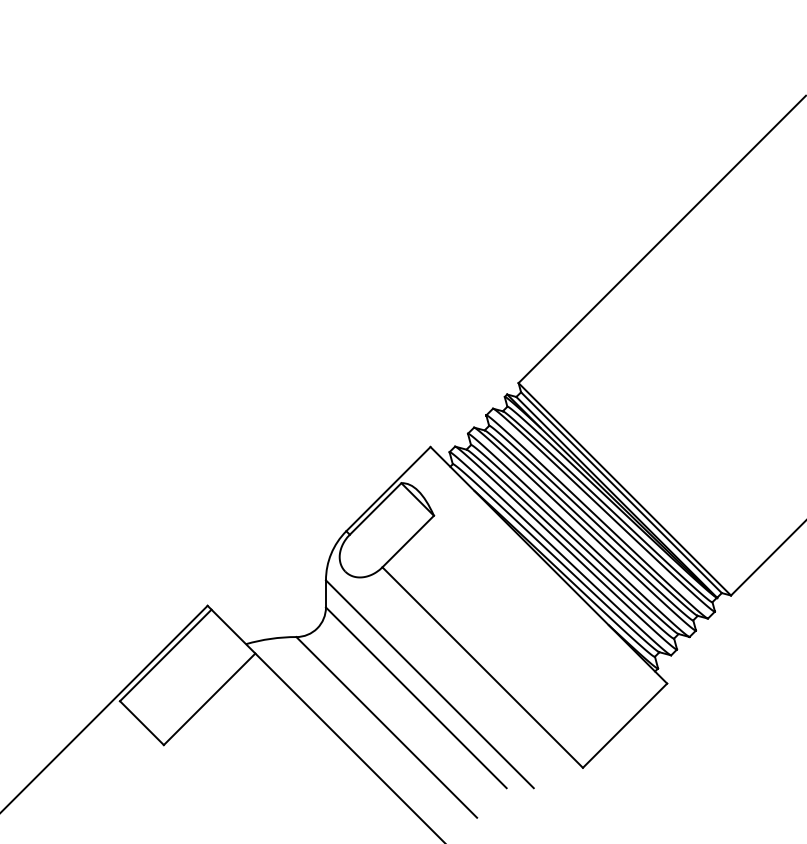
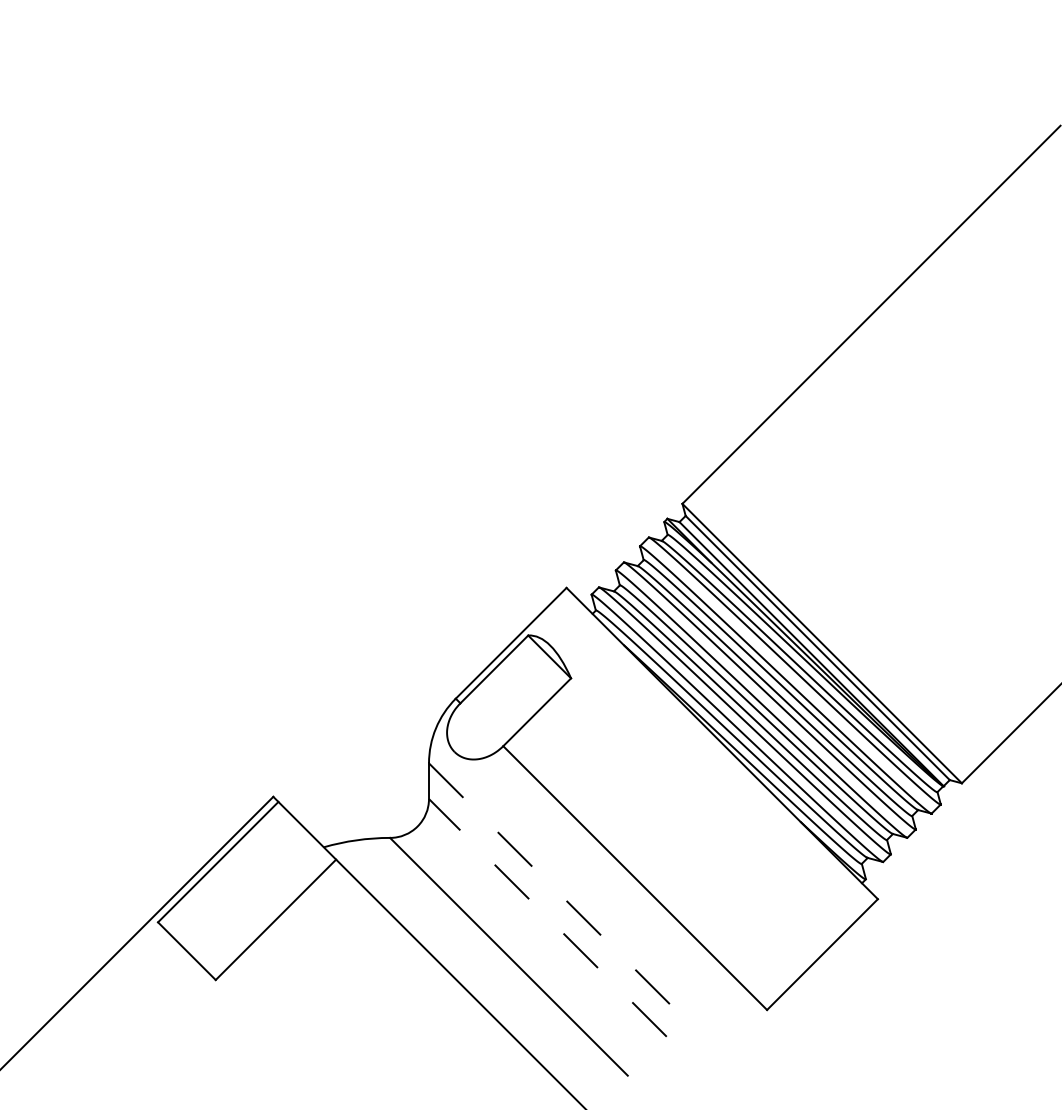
line: (430, 684) -> (566, 900), solid -> dashed
line: (416, 697) -> (547, 917), solid -> dashed

